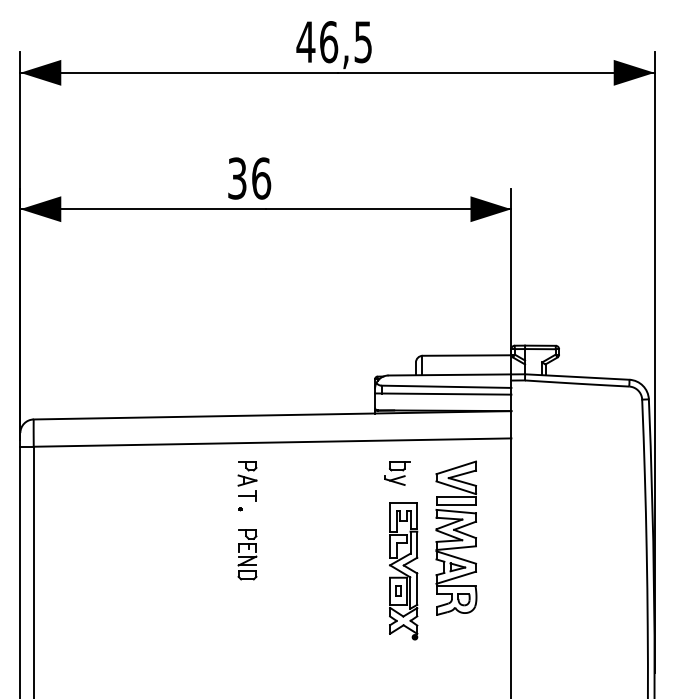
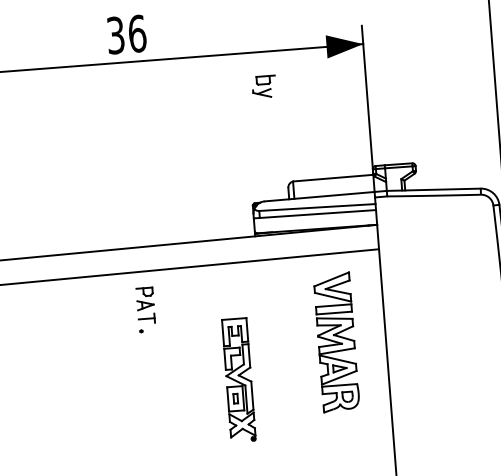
part: (397, 473) -> (263, 87), moved
part: (247, 554) -> (150, 371), removed
part: (403, 571) -> (238, 380), moved

